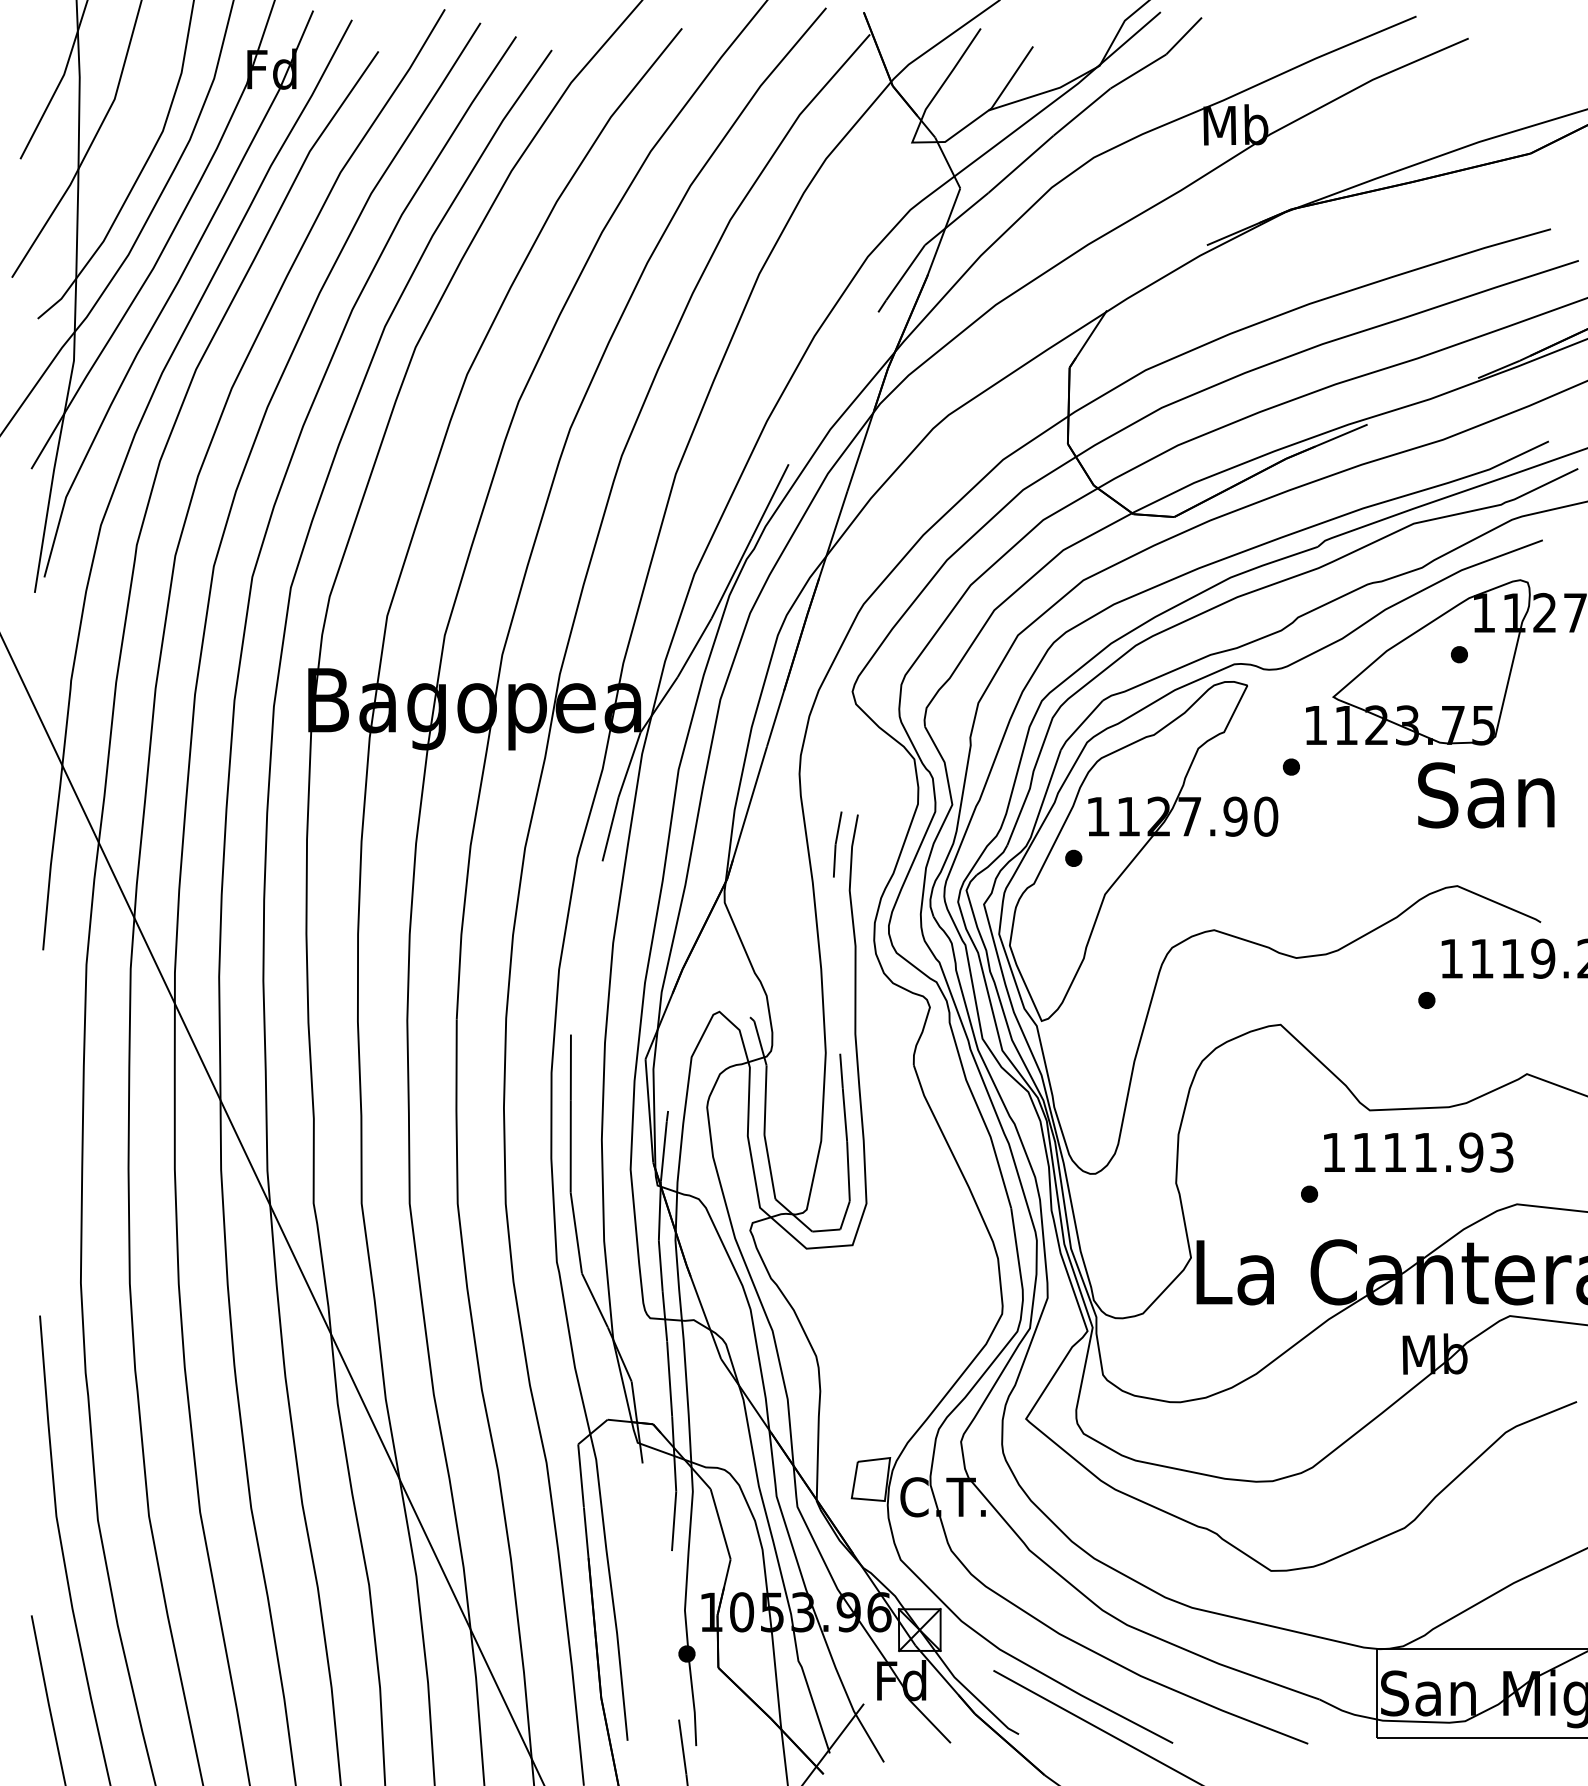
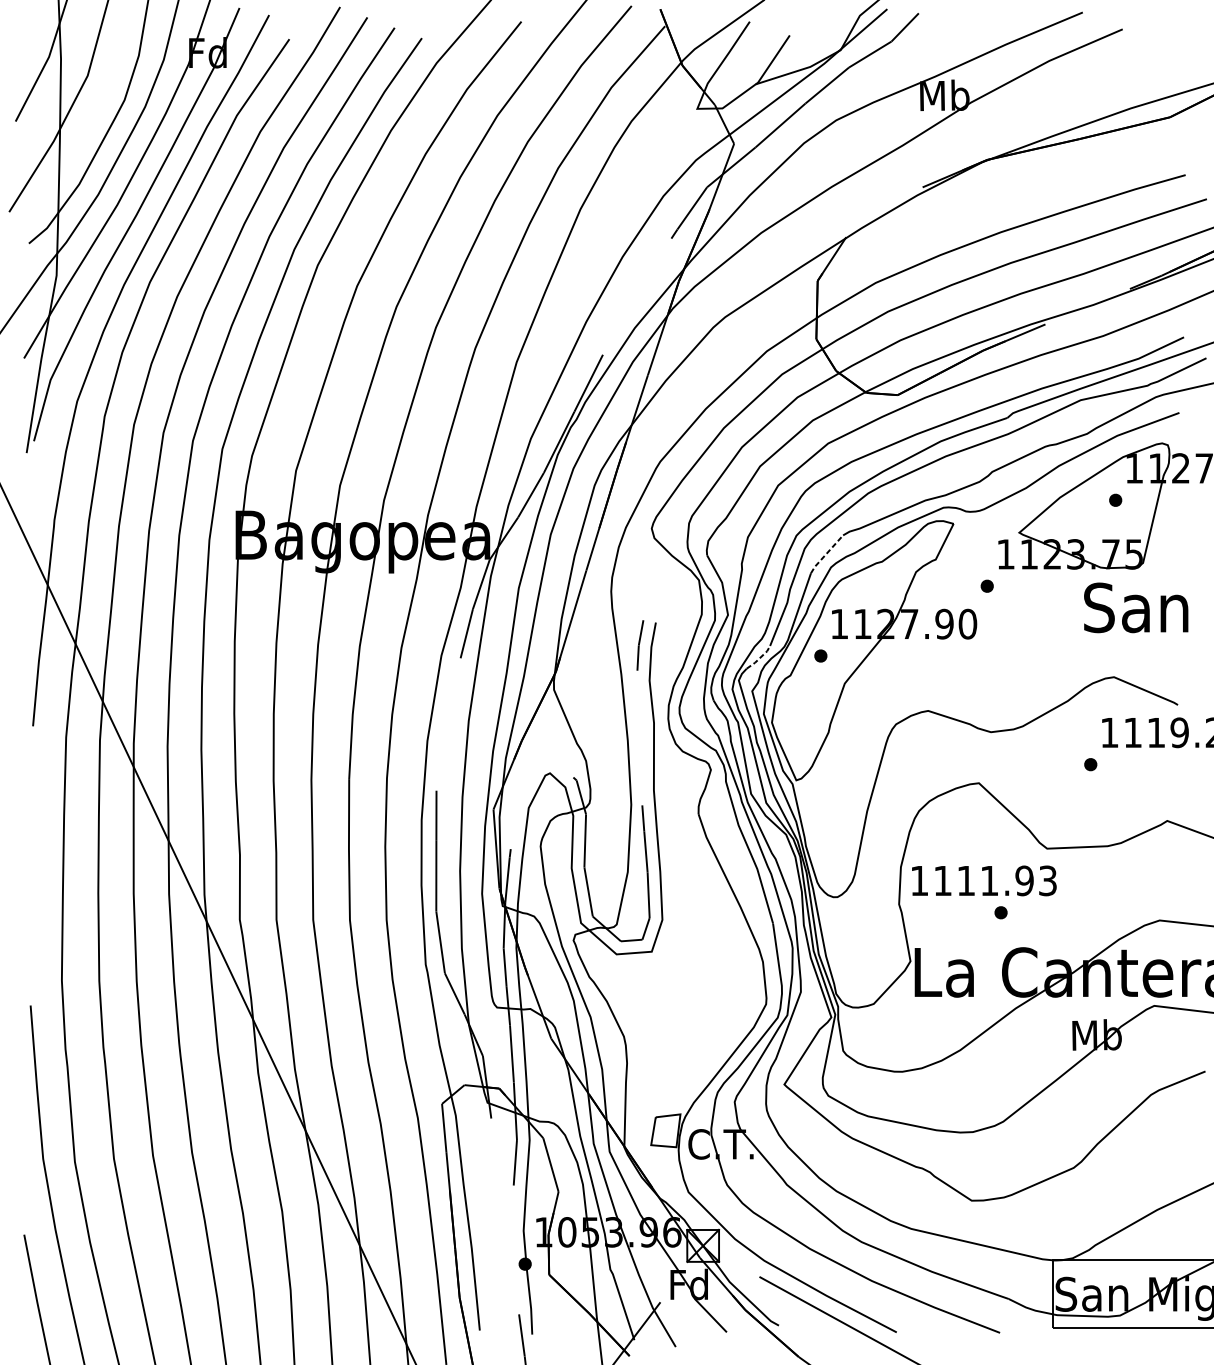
line: (1080, 725) -> (826, 554), solid -> dashed
line: (994, 861) -> (760, 658), solid -> dashed
text: (1418, 1152) -> (984, 880), moved

